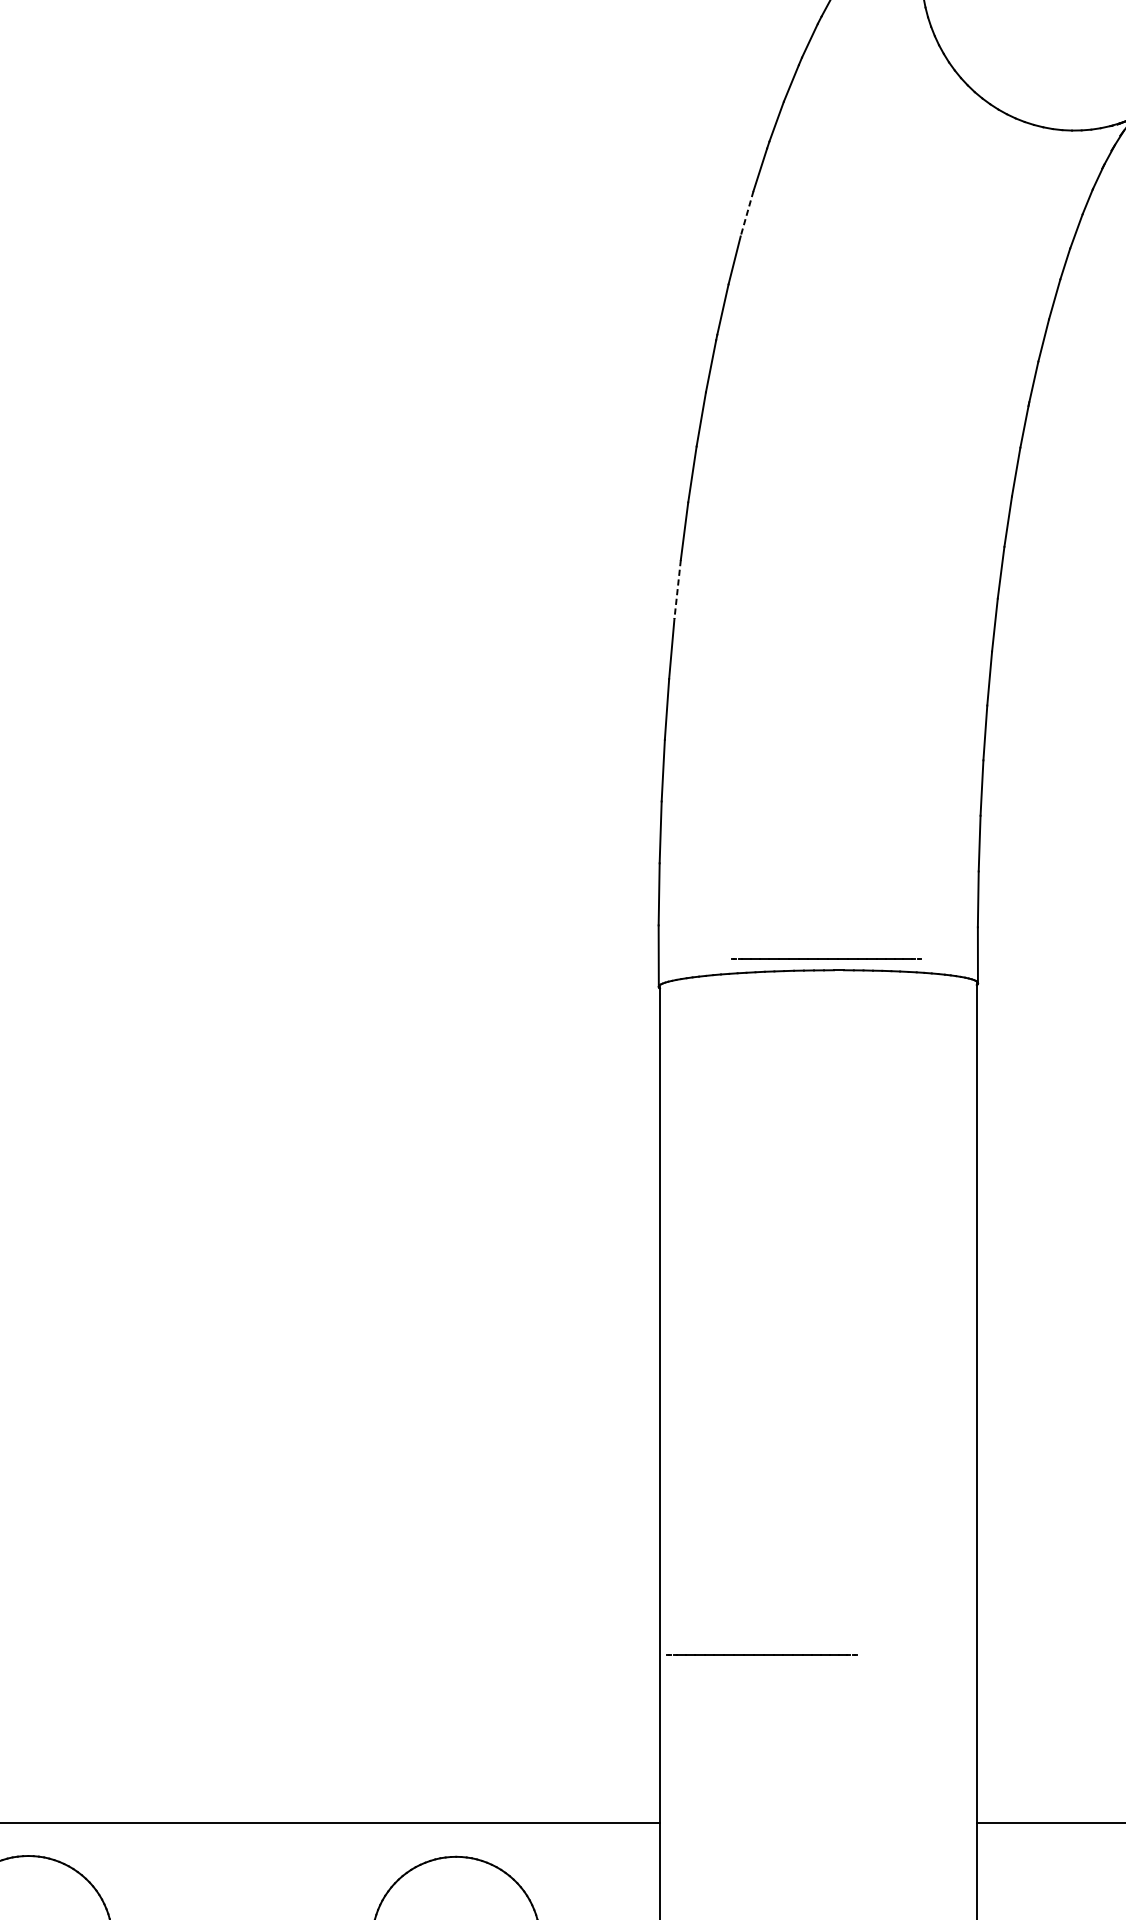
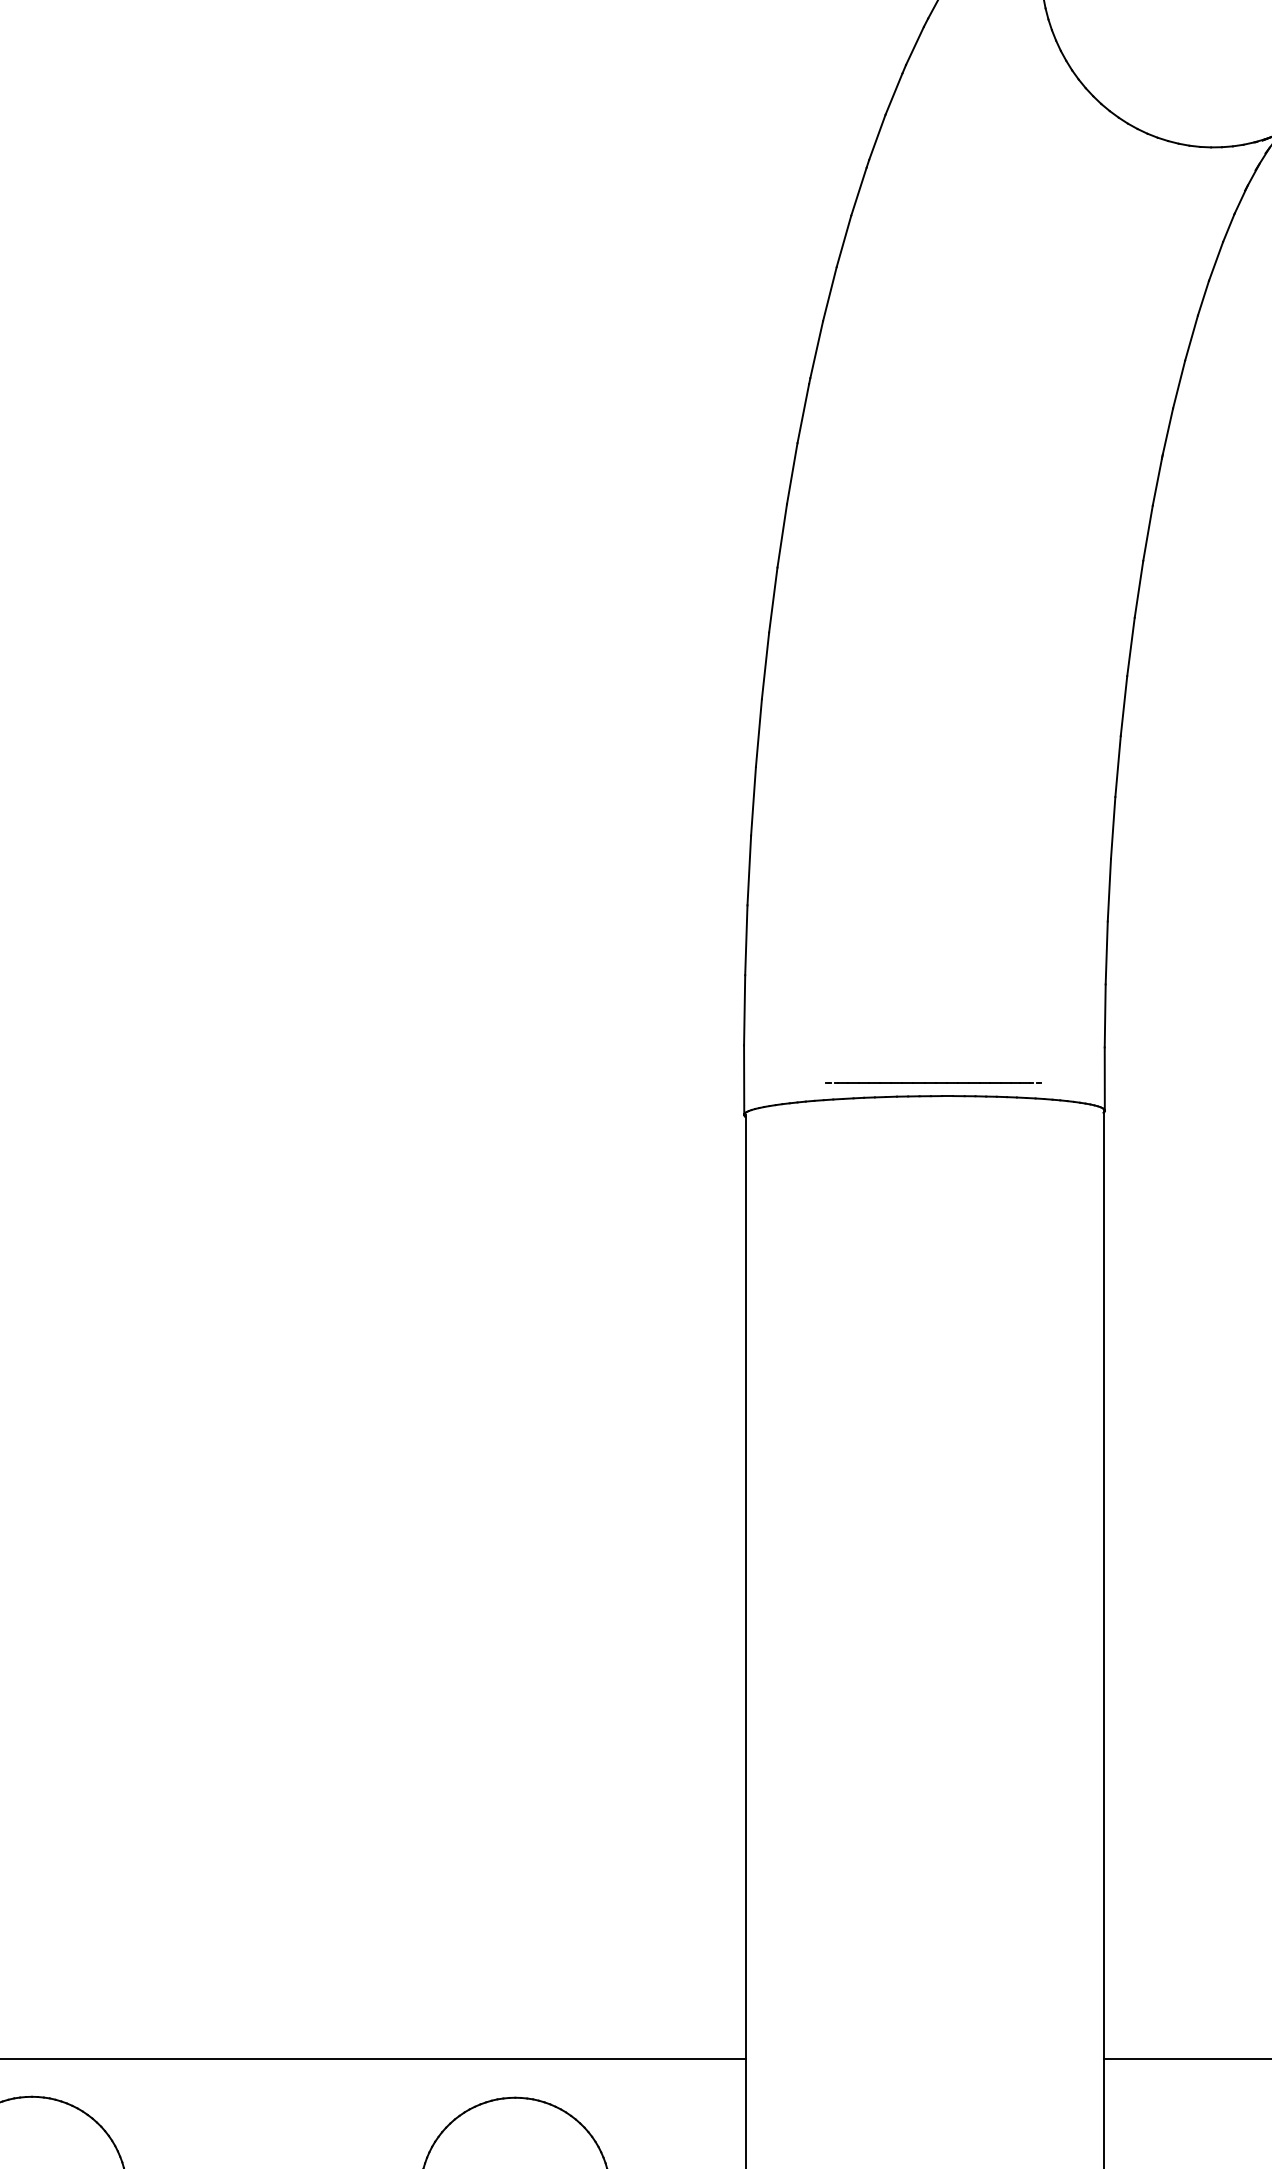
line: (746, 213) -> (843, 241), dashed -> solid
line: (677, 590) -> (765, 666), dashed -> solid
line: (761, 1654) -> (860, 1869), removed

